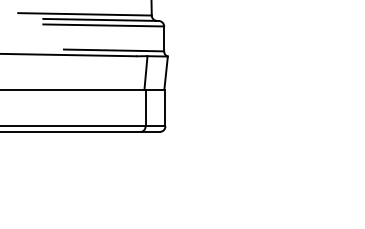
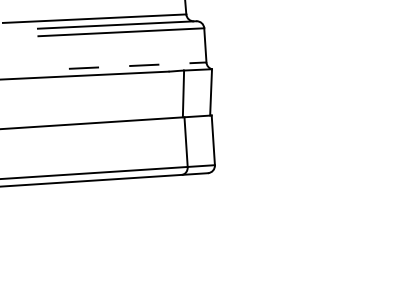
line: (114, 50) -> (138, 65), solid -> dashed

